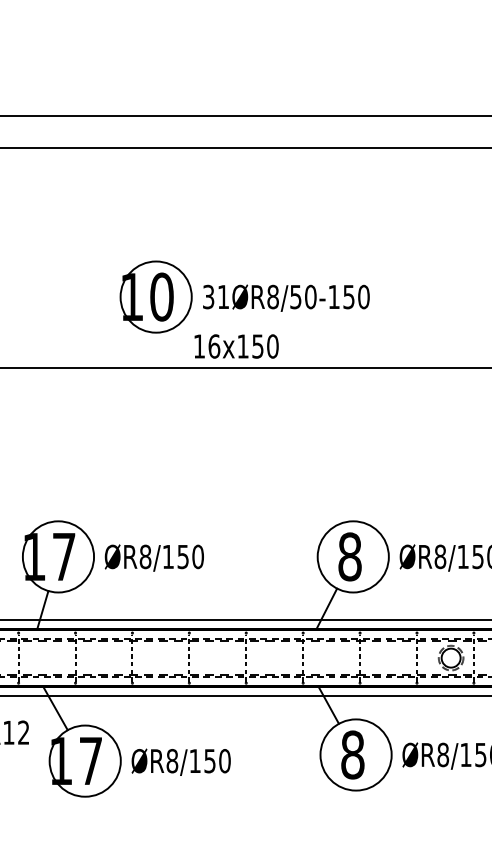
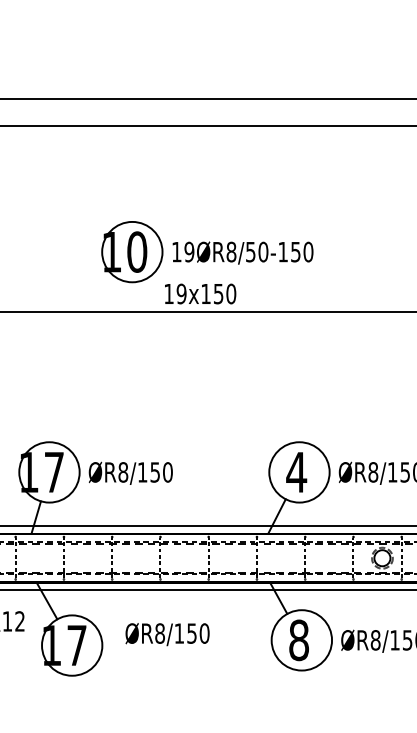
text: (216, 296) -> (183, 251), 31ØR8/50-150 -> 19ØR8/50-150
text: (214, 345) -> (181, 293), 16x150 -> 19x150
text: (349, 557) -> (296, 472), 8 -> 4
text: (181, 762) -> (167, 634), moved

